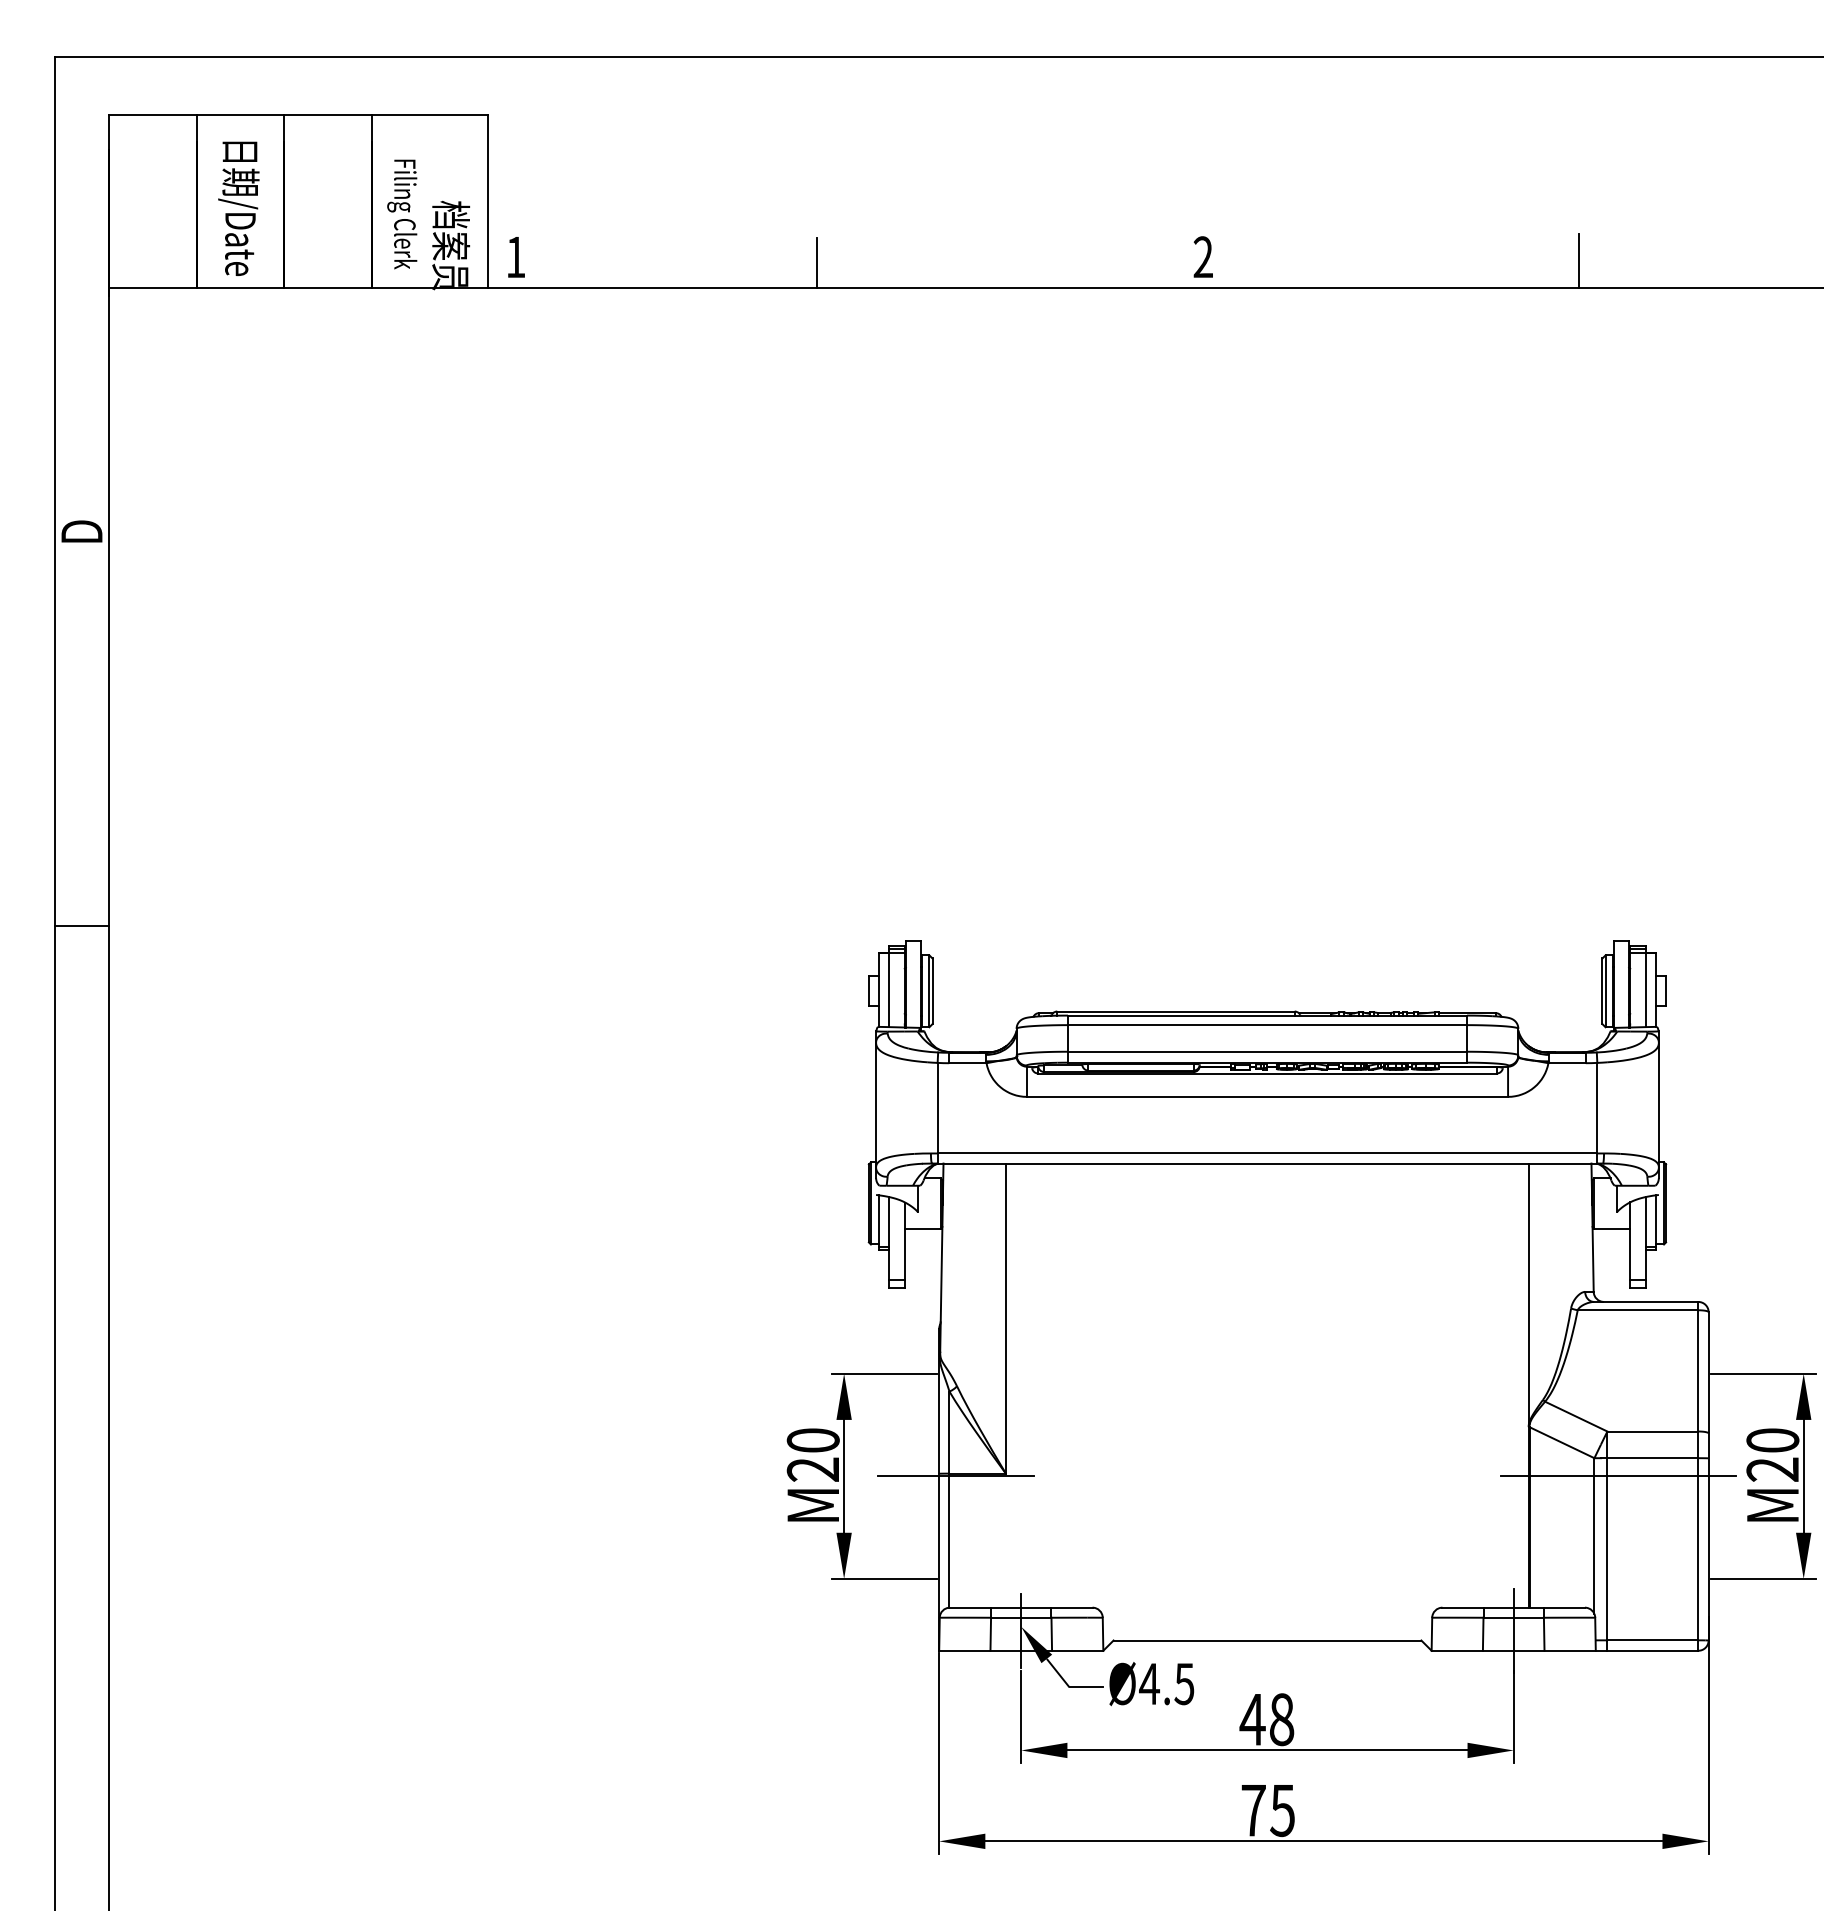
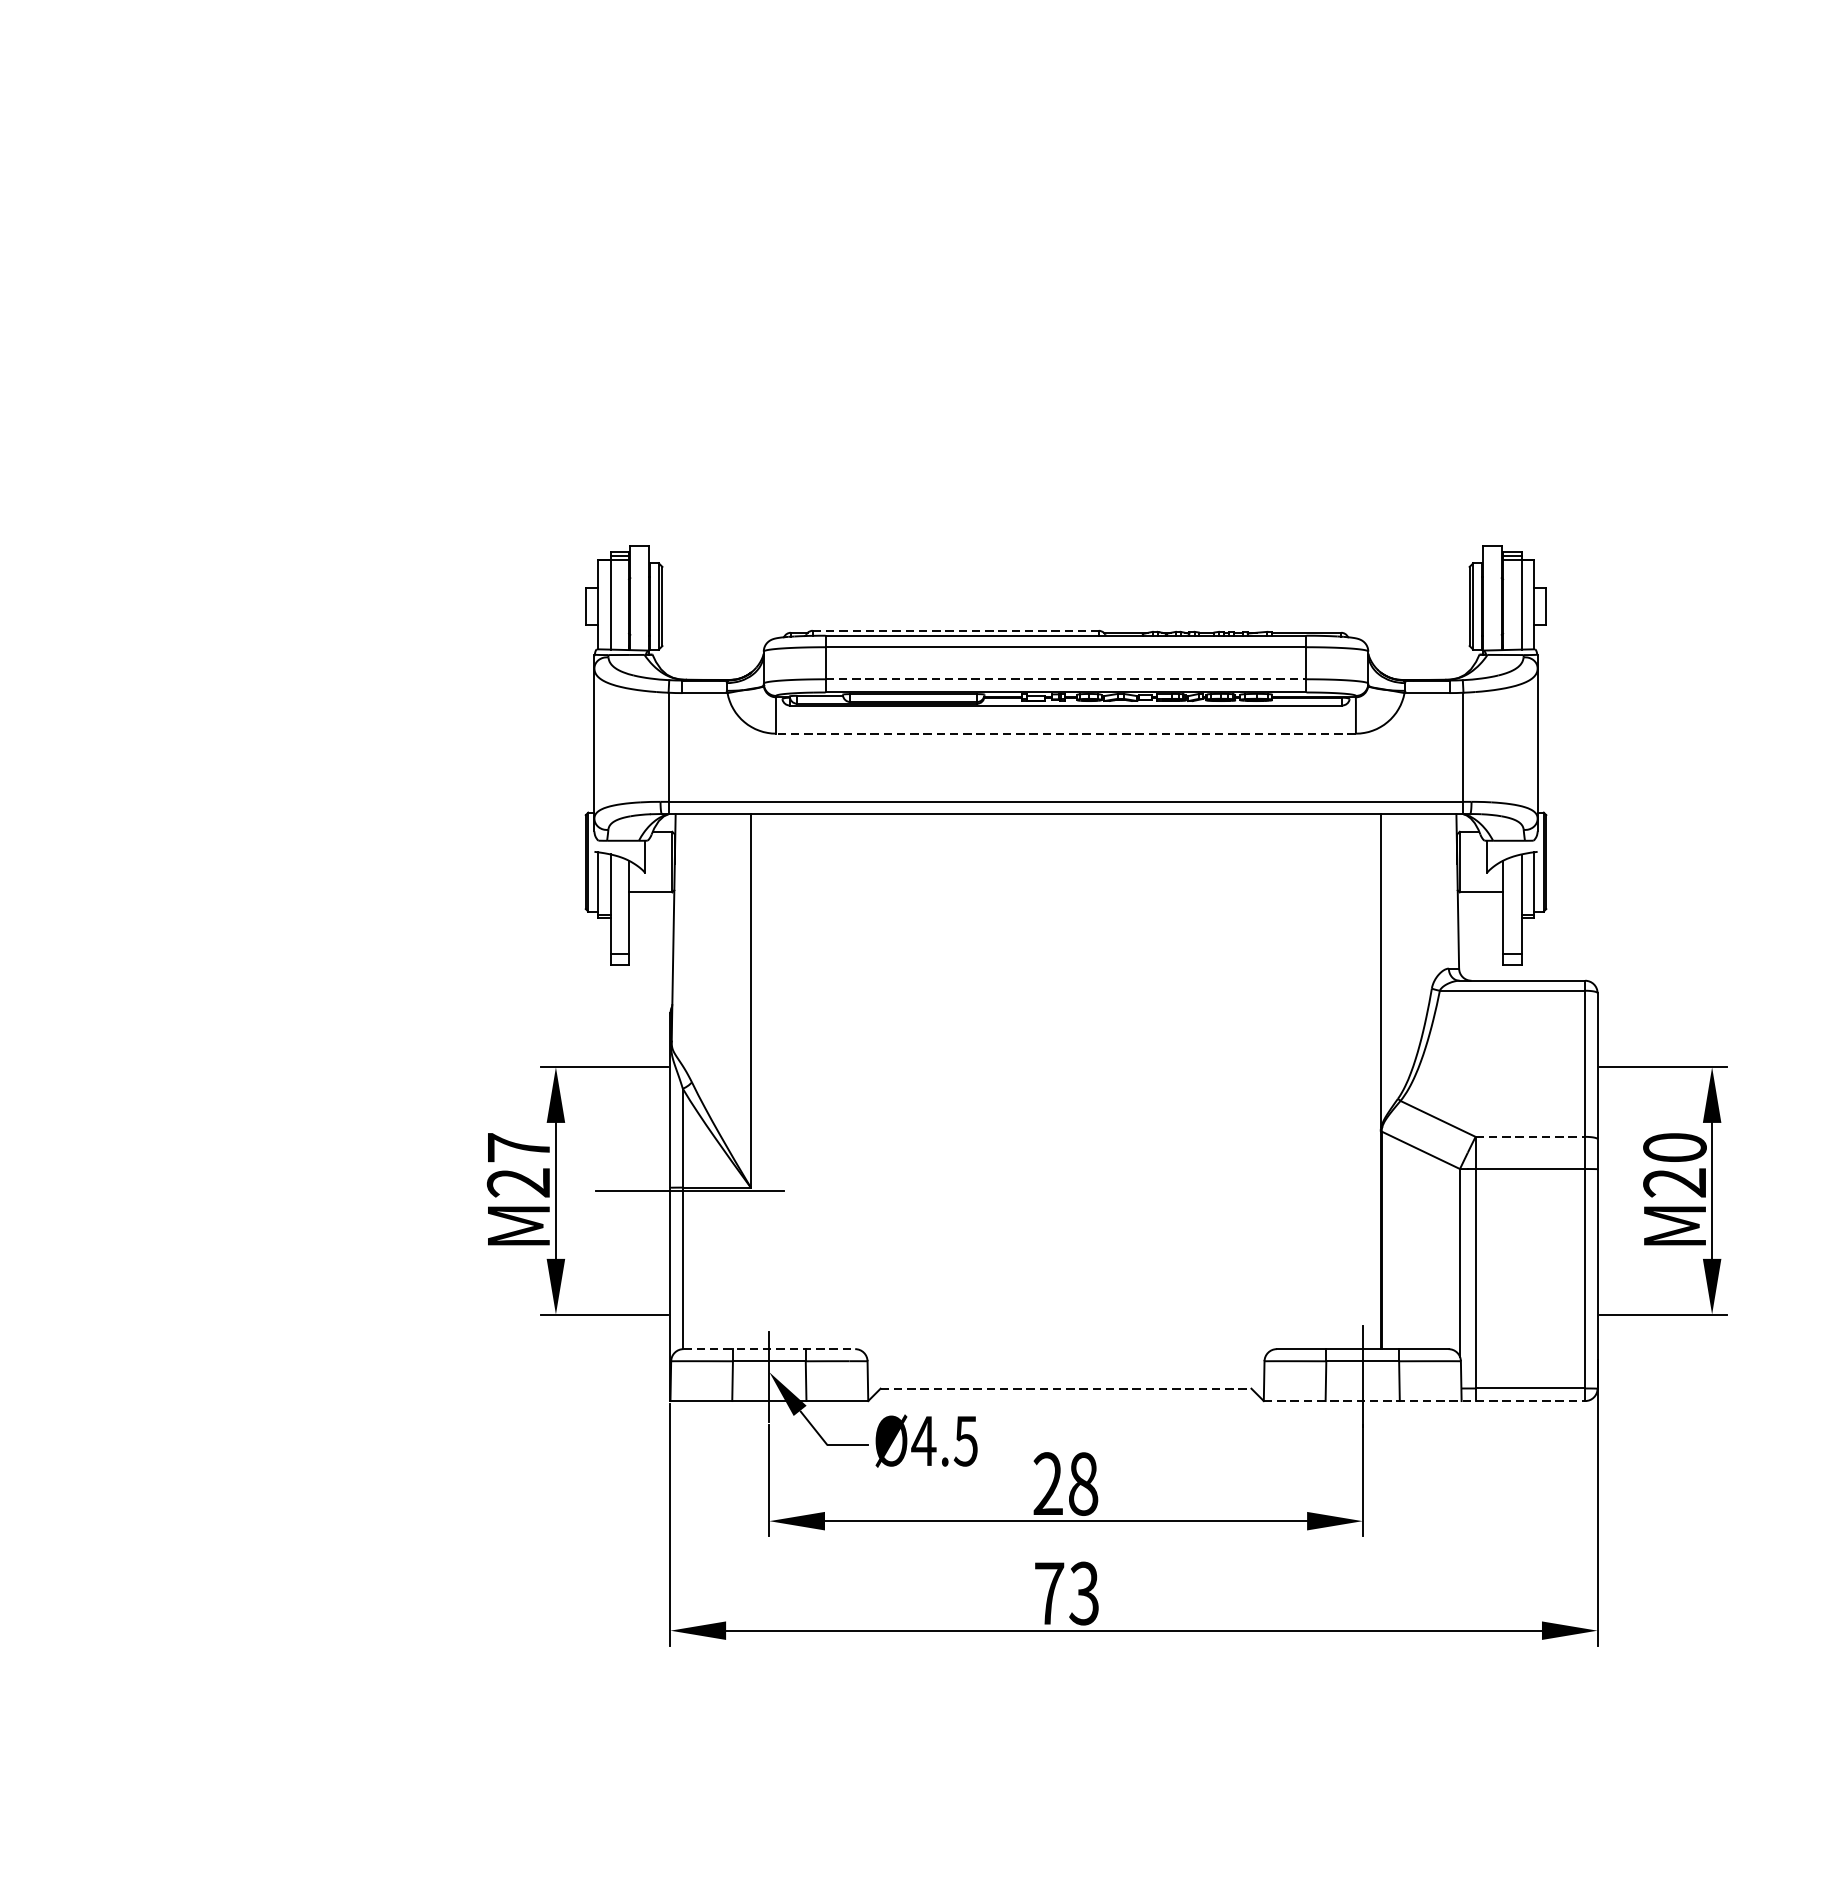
line: (1175, 1011) -> (955, 630), solid -> dashed
line: (1267, 1051) -> (1066, 678), solid -> dashed
line: (1267, 1096) -> (1066, 733), solid -> dashed
line: (1653, 1431) -> (1531, 1136), solid -> dashed
text: (812, 1440) -> (517, 1147), M20 -> M27
line: (1618, 1476) -> (1488, 1191), removed
line: (1021, 1607) -> (769, 1348), solid -> dashed
line: (1267, 1640) -> (1066, 1388), solid -> dashed
line: (1565, 1650) -> (1425, 1400), solid -> dashed
text: (1252, 1719) -> (1047, 1483), 48 -> 28
text: (1282, 1810) -> (1084, 1593), 75 -> 73

